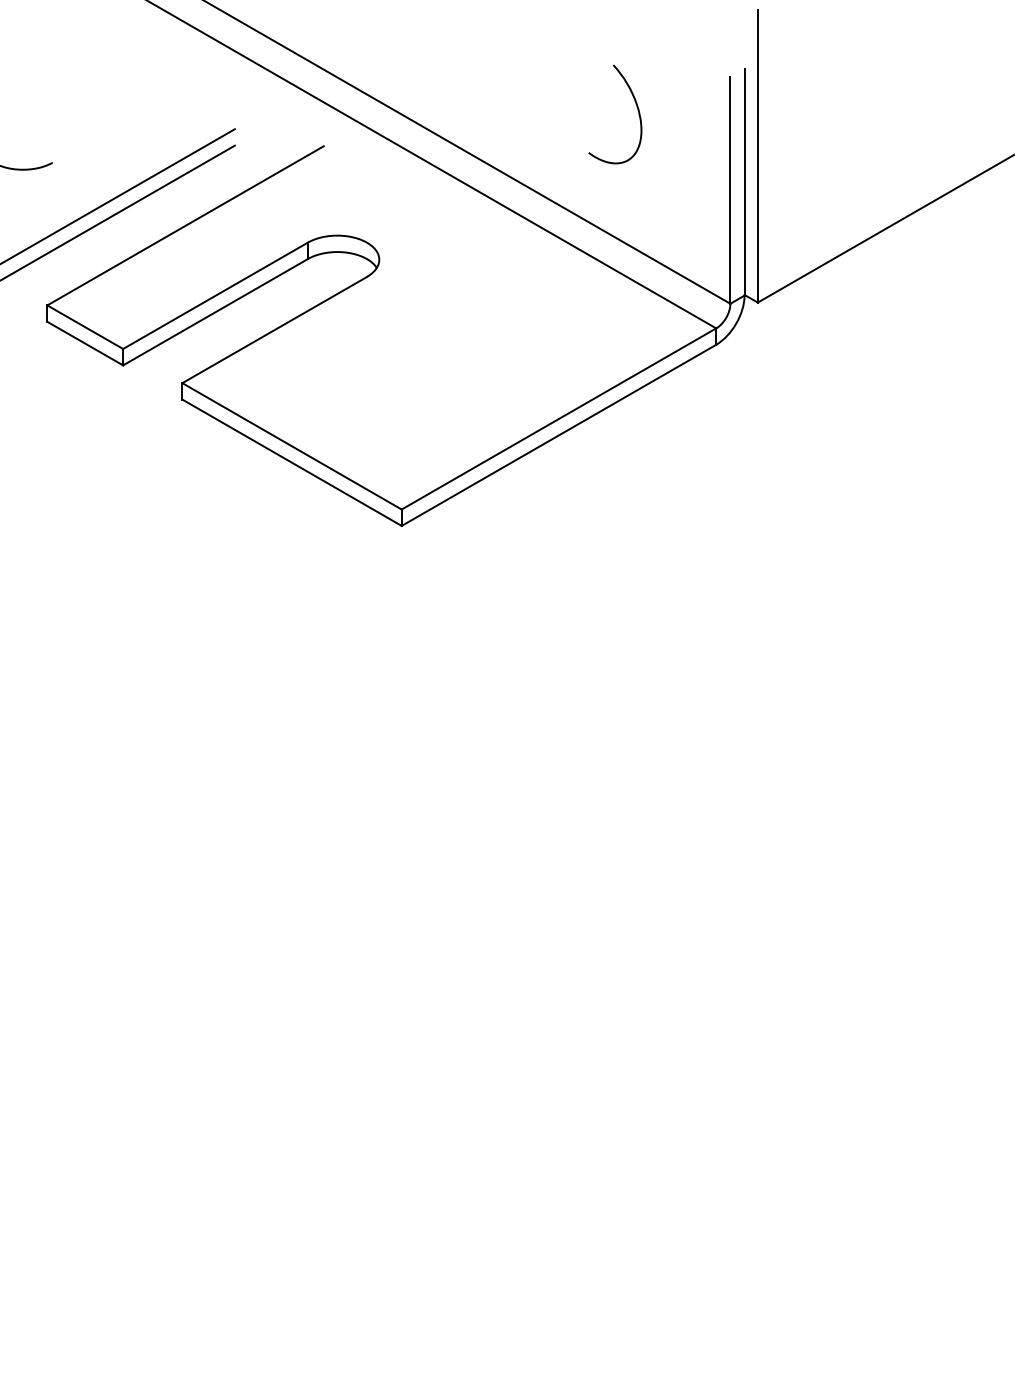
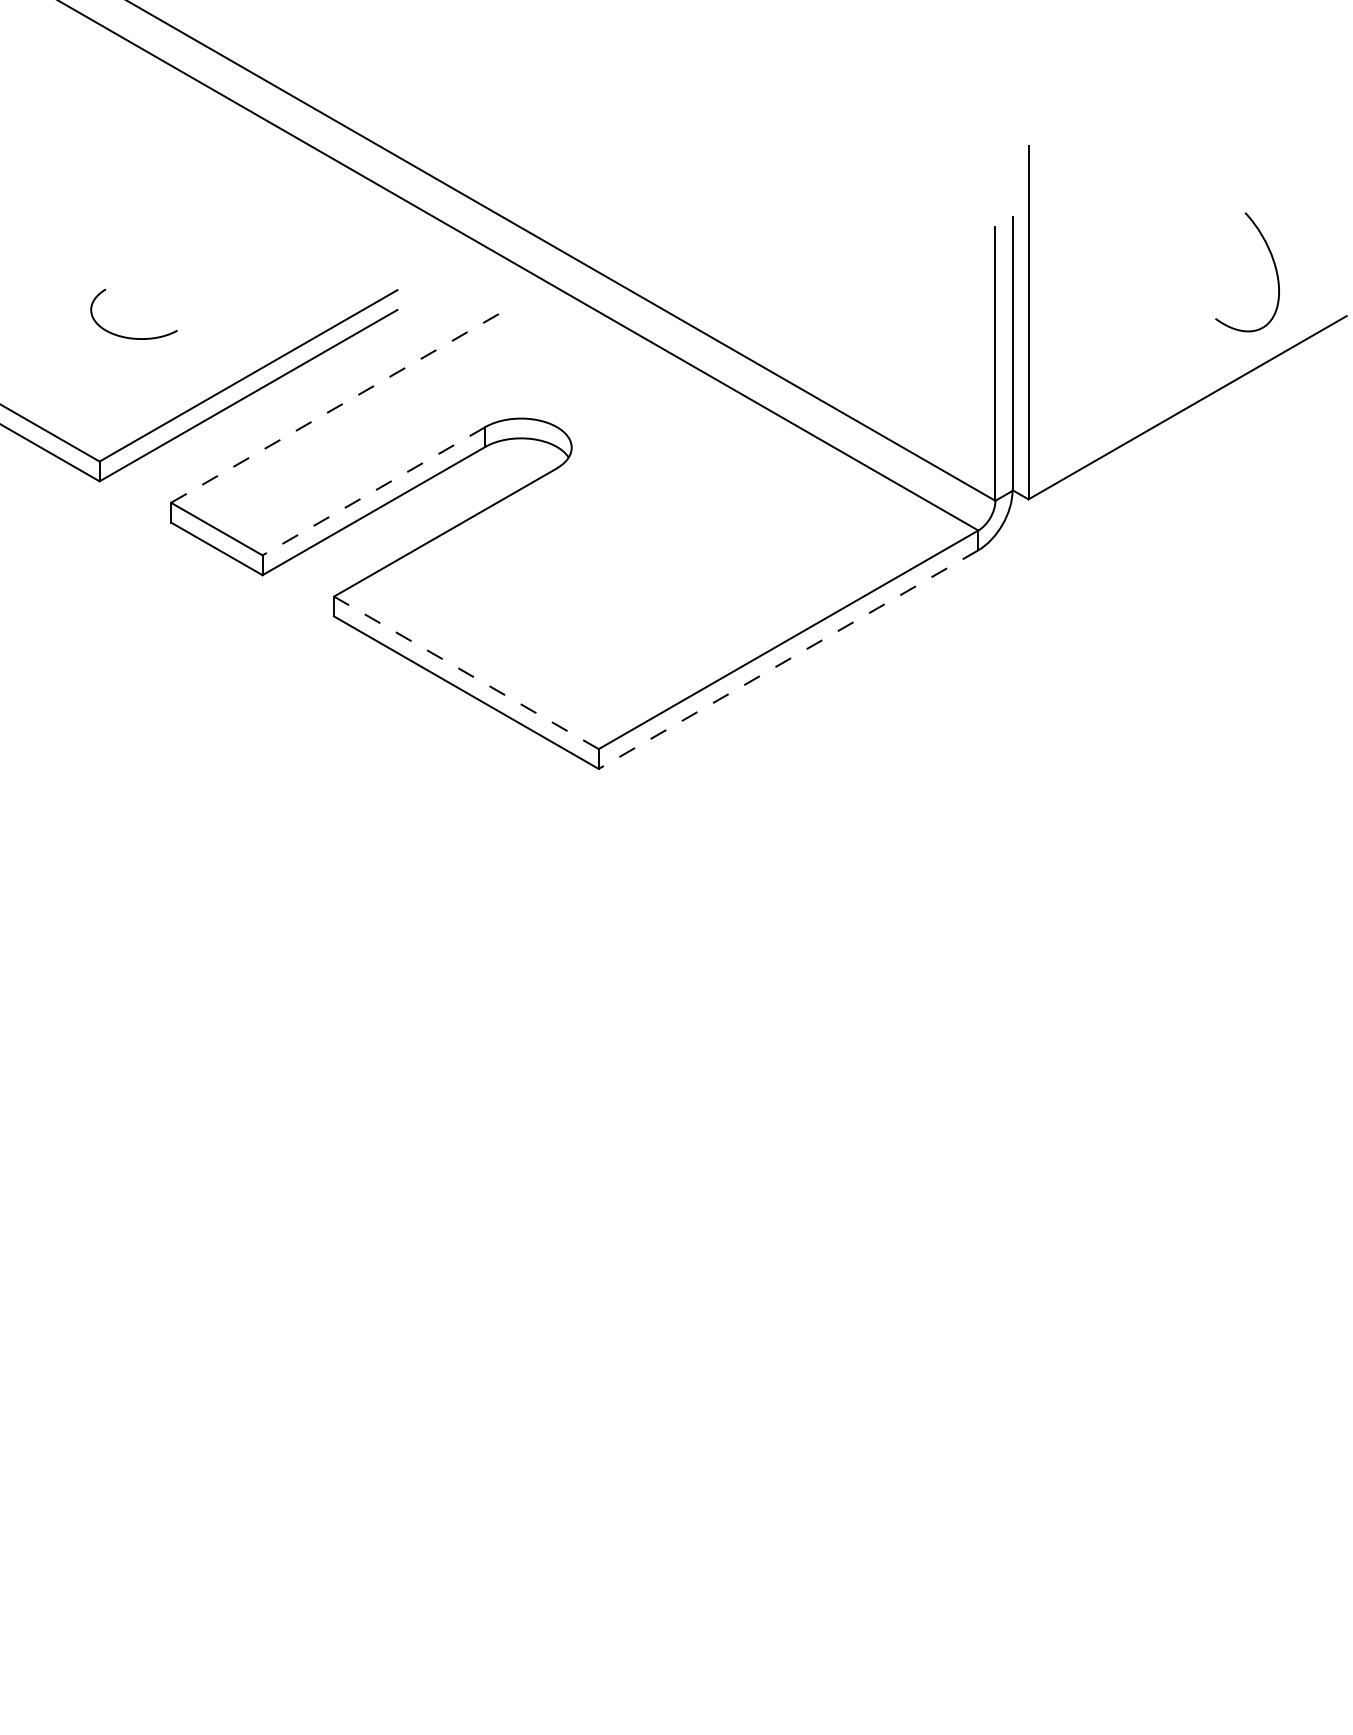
curve: (637, 110) -> (1274, 267), moved
line: (185, 225) -> (337, 406), solid -> dashed
line: (215, 296) -> (373, 491), solid -> dashed
line: (558, 435) -> (788, 659), solid -> dashed
line: (292, 446) -> (466, 672), solid -> dashed

